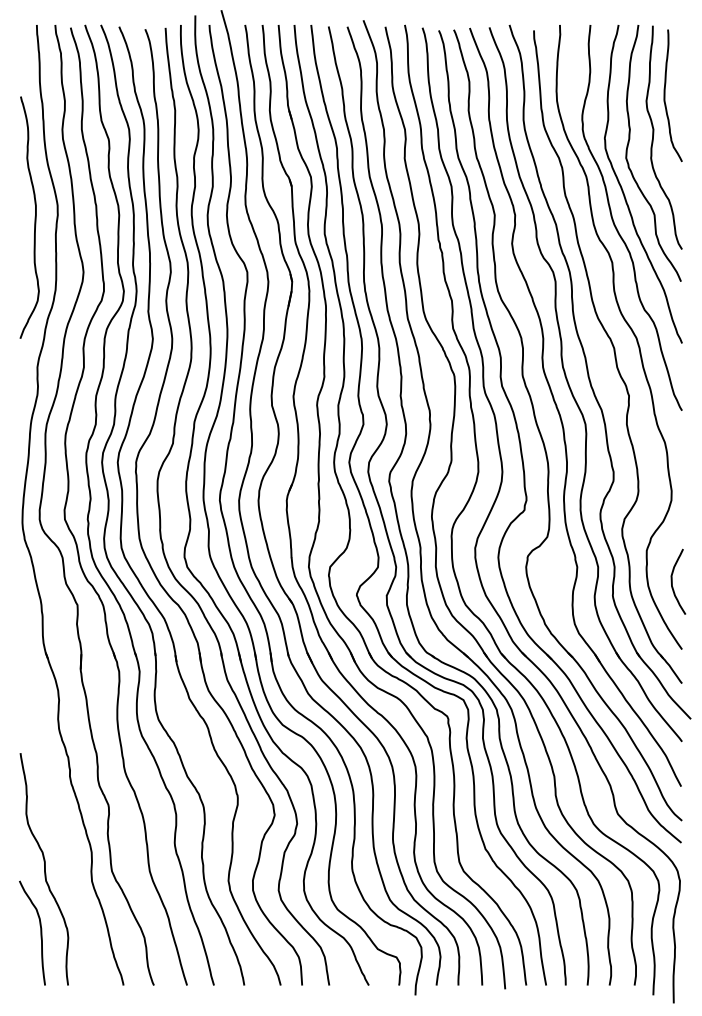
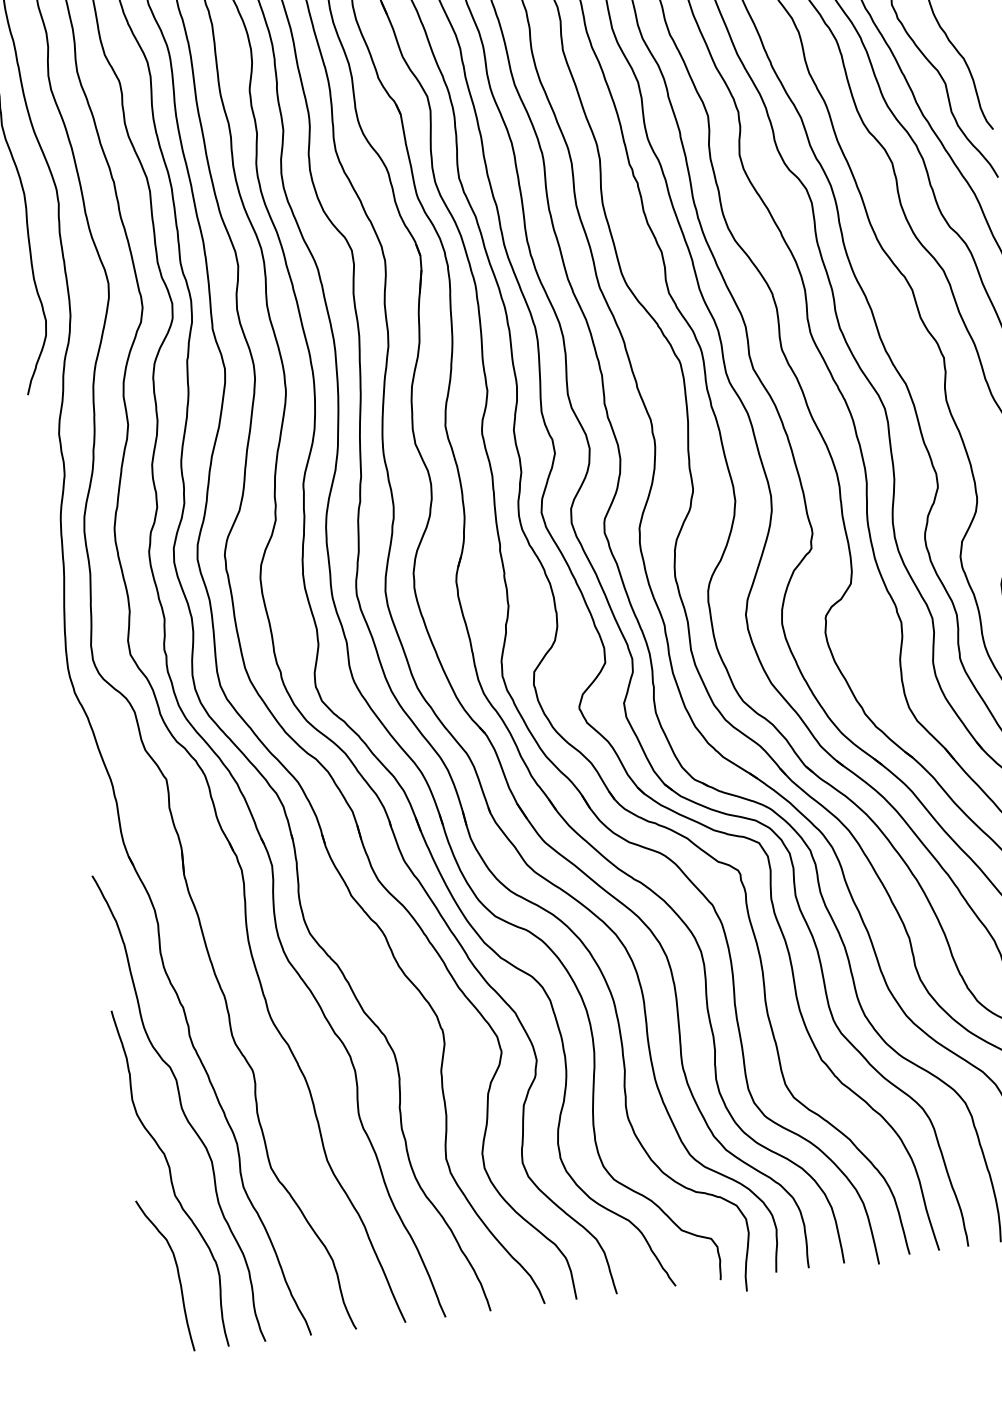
curve: (57, 823) -> (180, 1107), added

